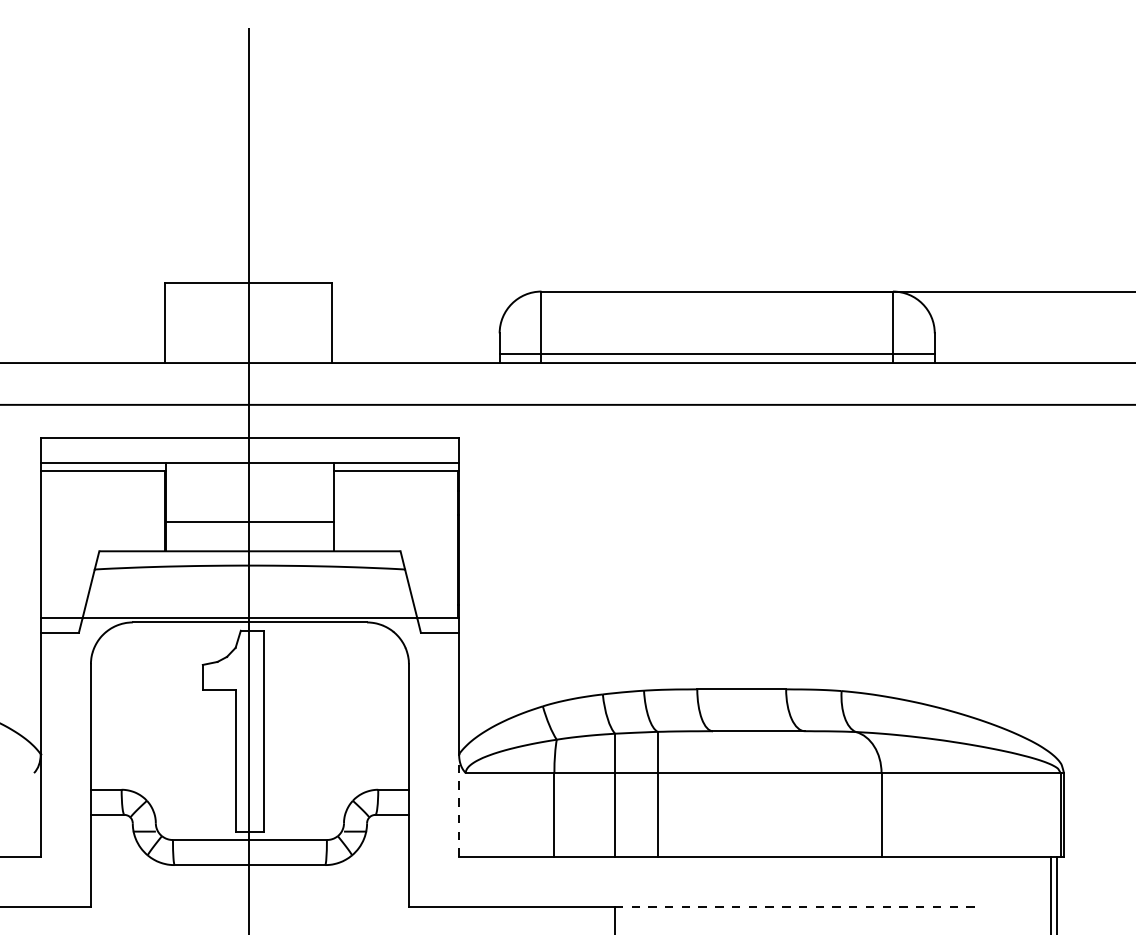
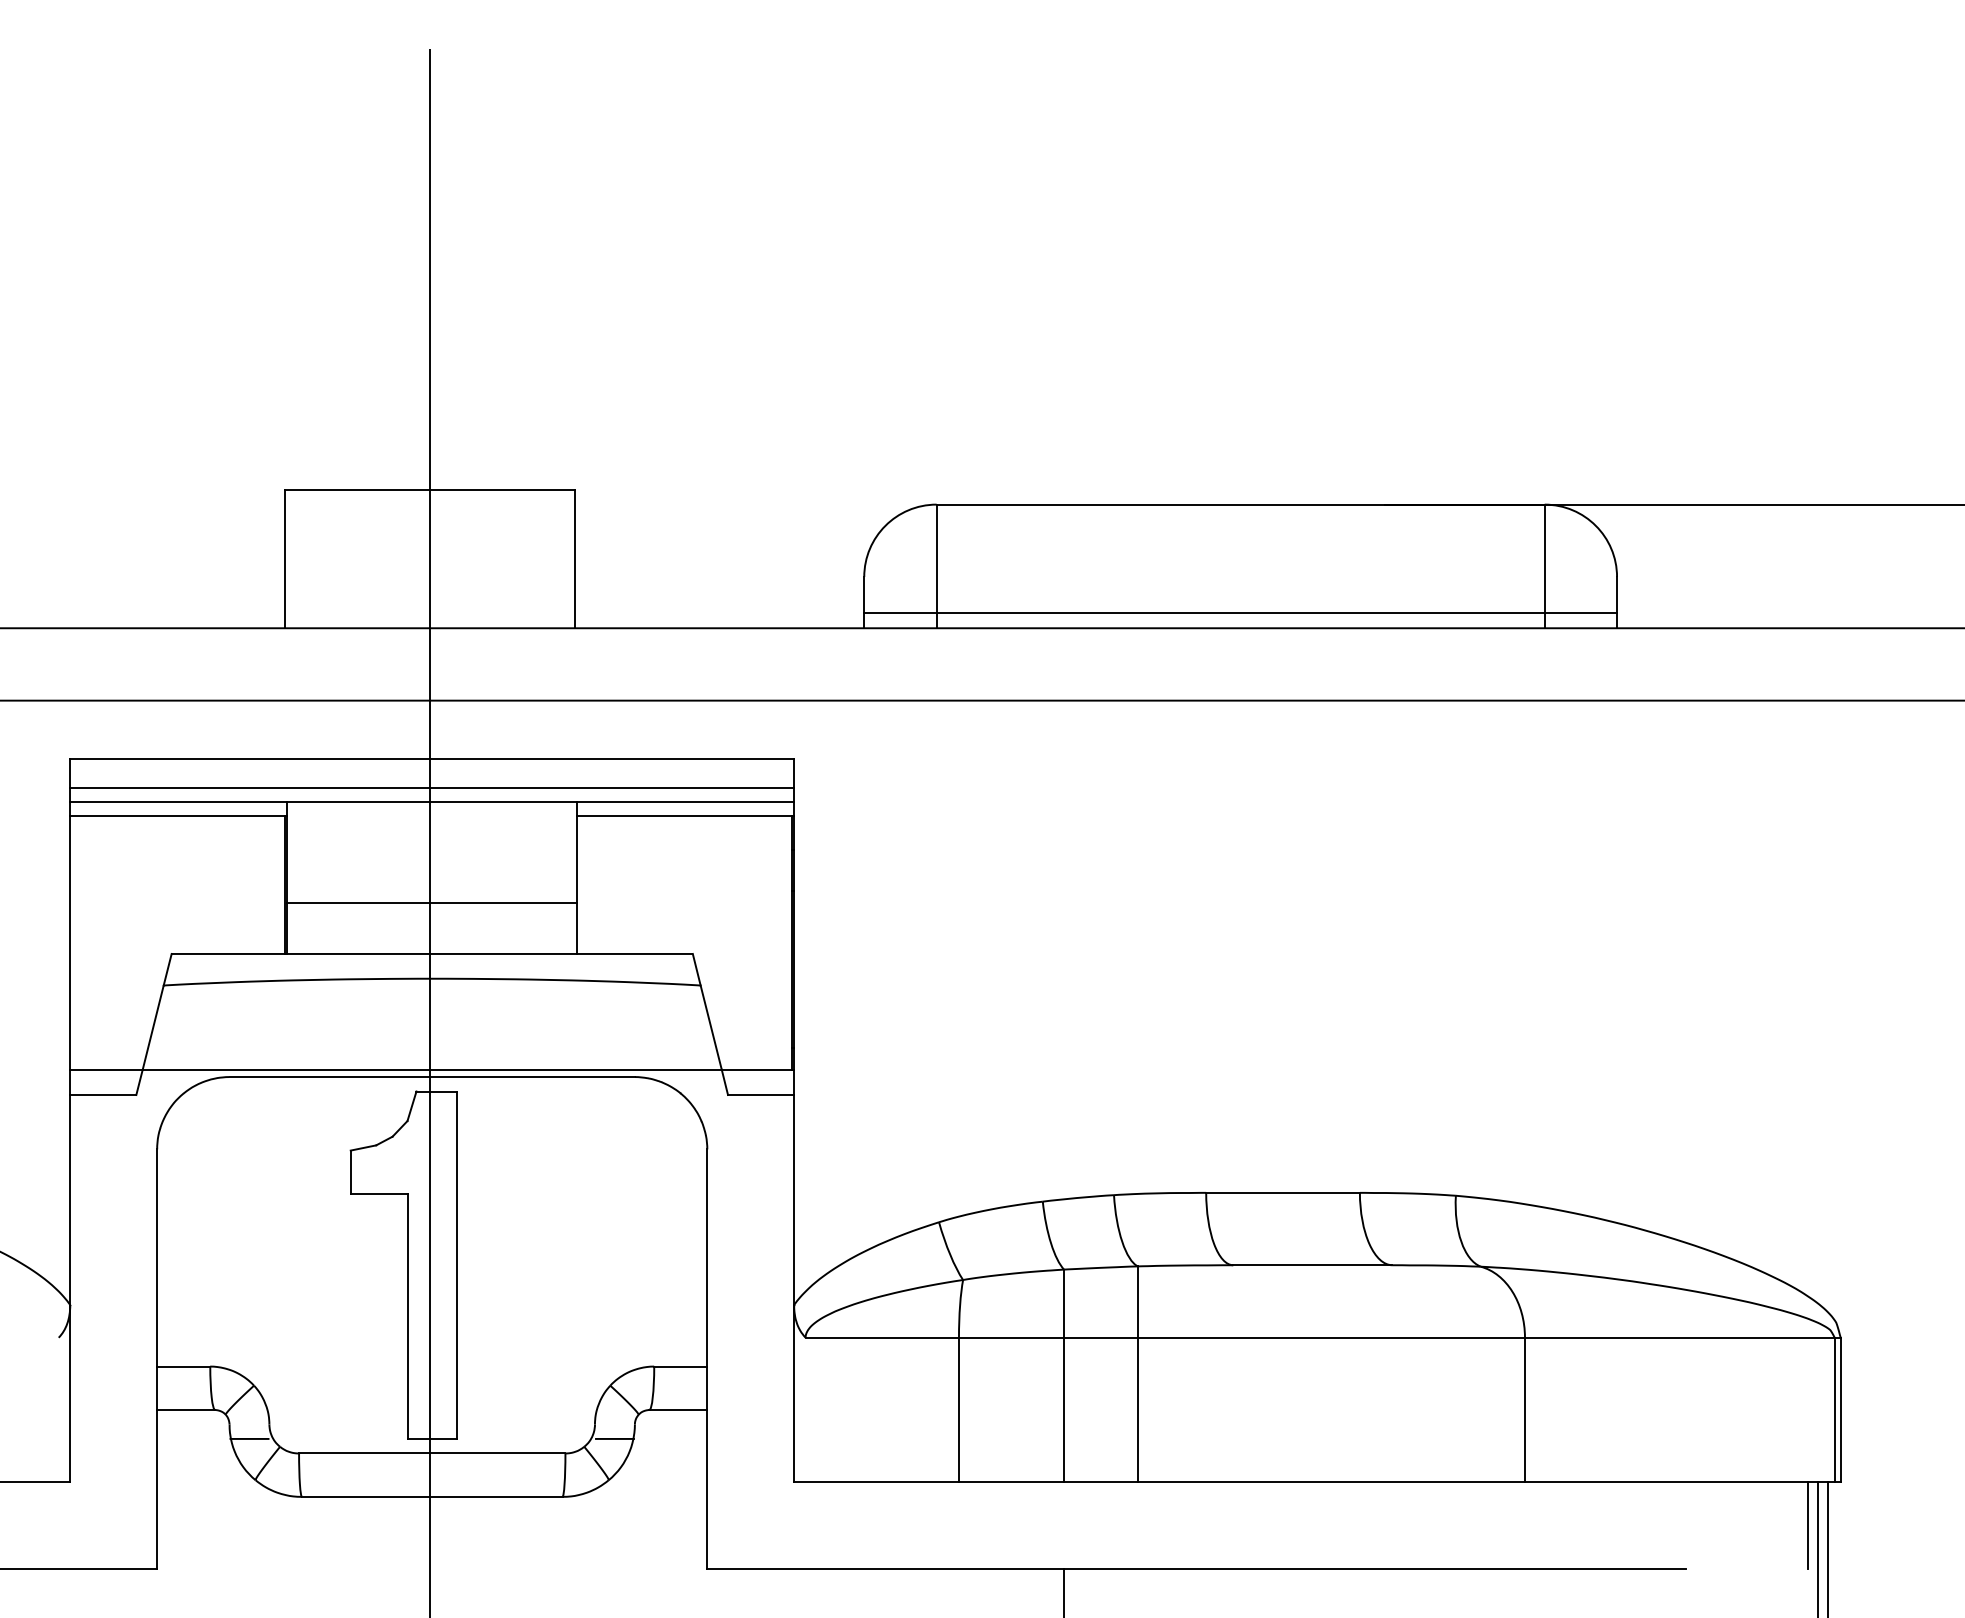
line: (249, 455) -> (431, 788), added
line: (459, 805) -> (794, 1393), dashed -> solid
line: (1044, 881) -> (1806, 1525), added
line: (794, 906) -> (1374, 1568), dashed -> solid

